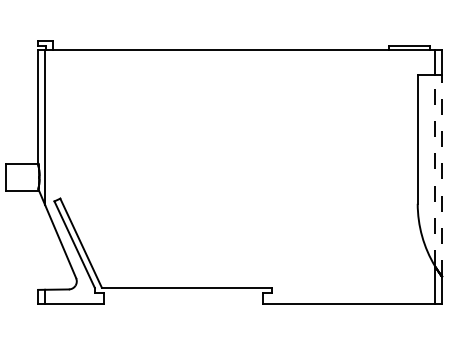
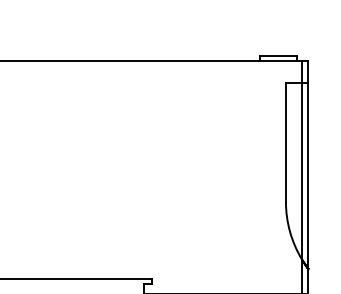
line: (435, 170) -> (302, 171), dashed -> solid
line: (441, 175) -> (307, 175), dashed -> solid

